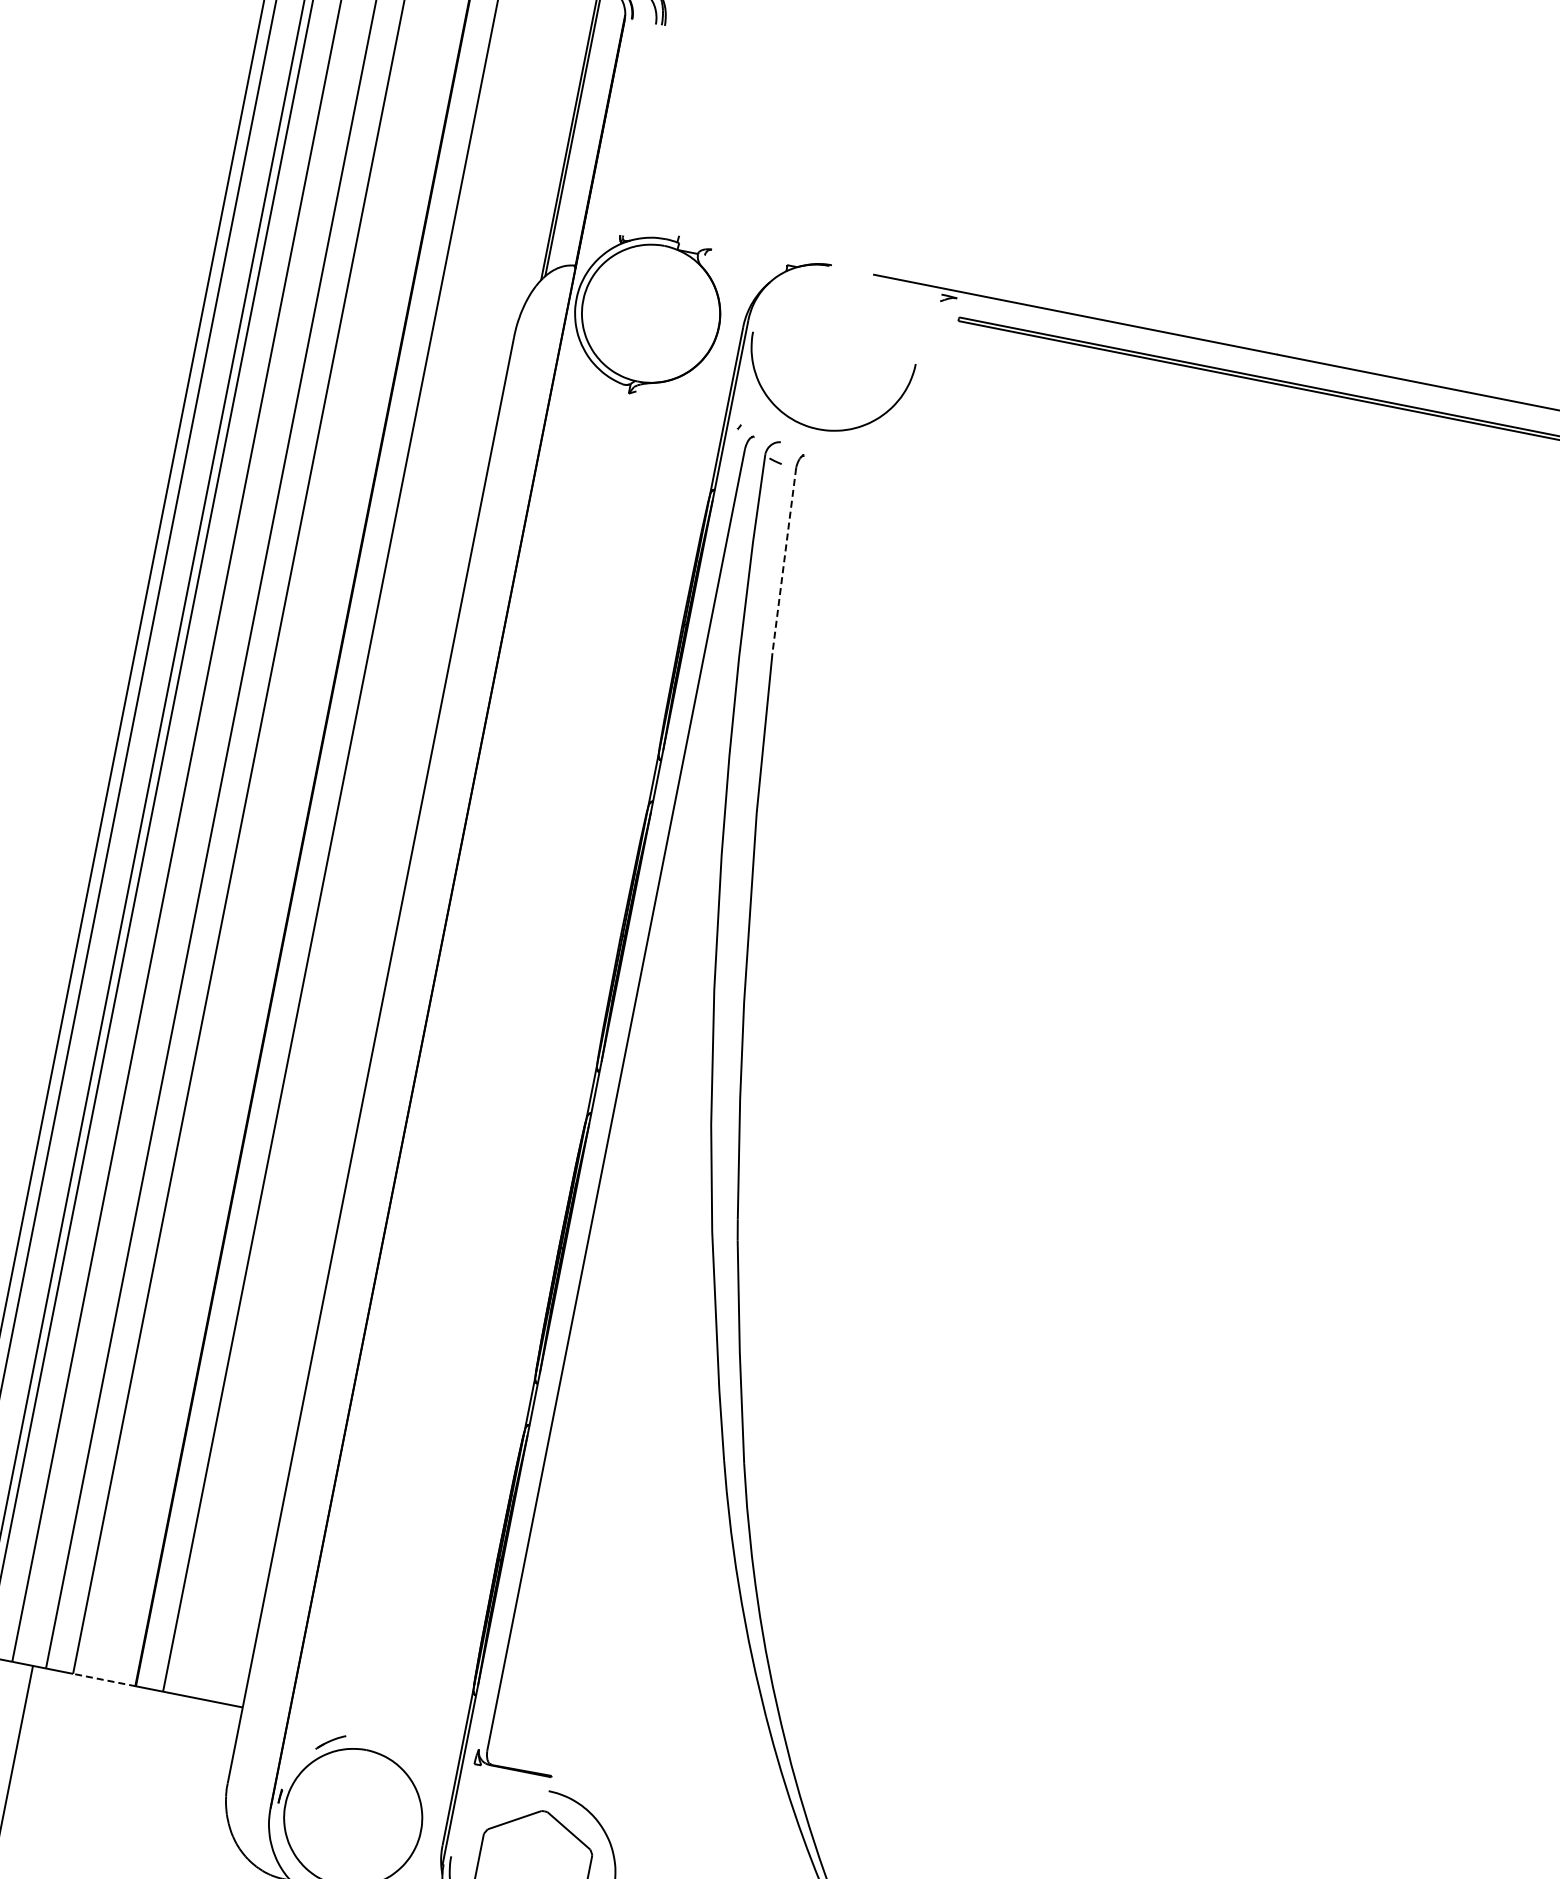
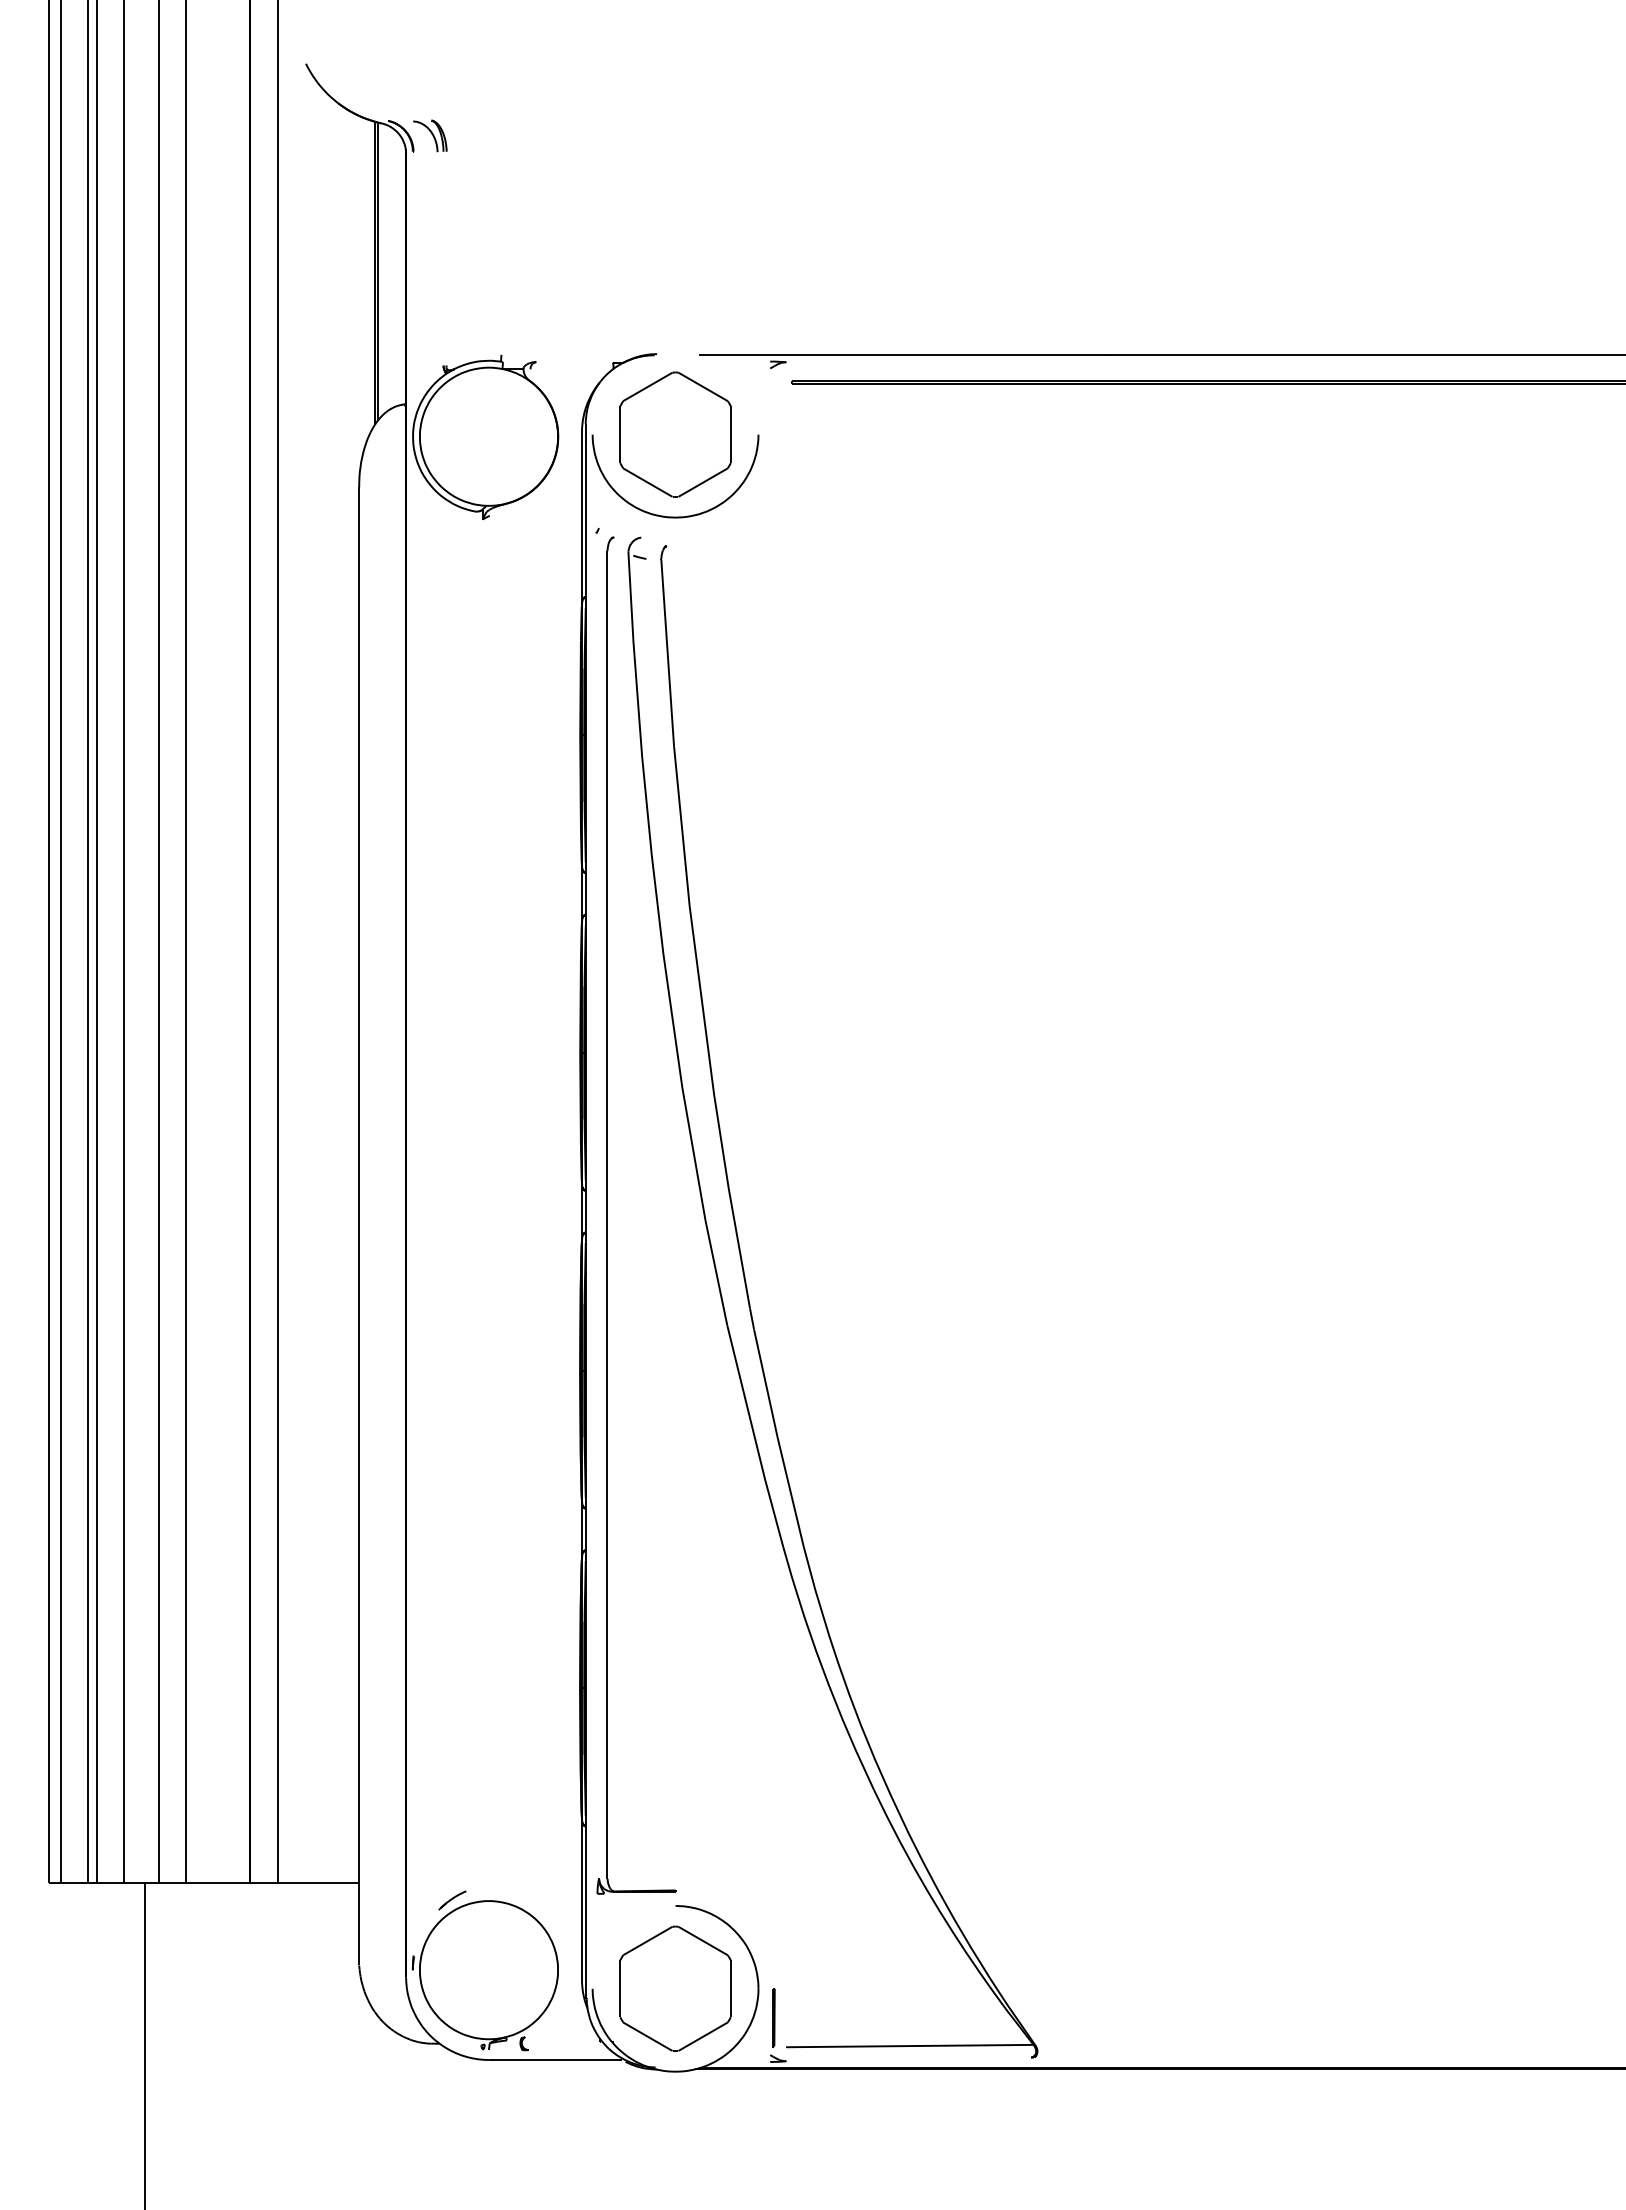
part: (834, 347) -> (675, 434), added
line: (784, 560) -> (667, 653), dashed -> solid
line: (103, 1680) -> (217, 1883), dashed -> solid

